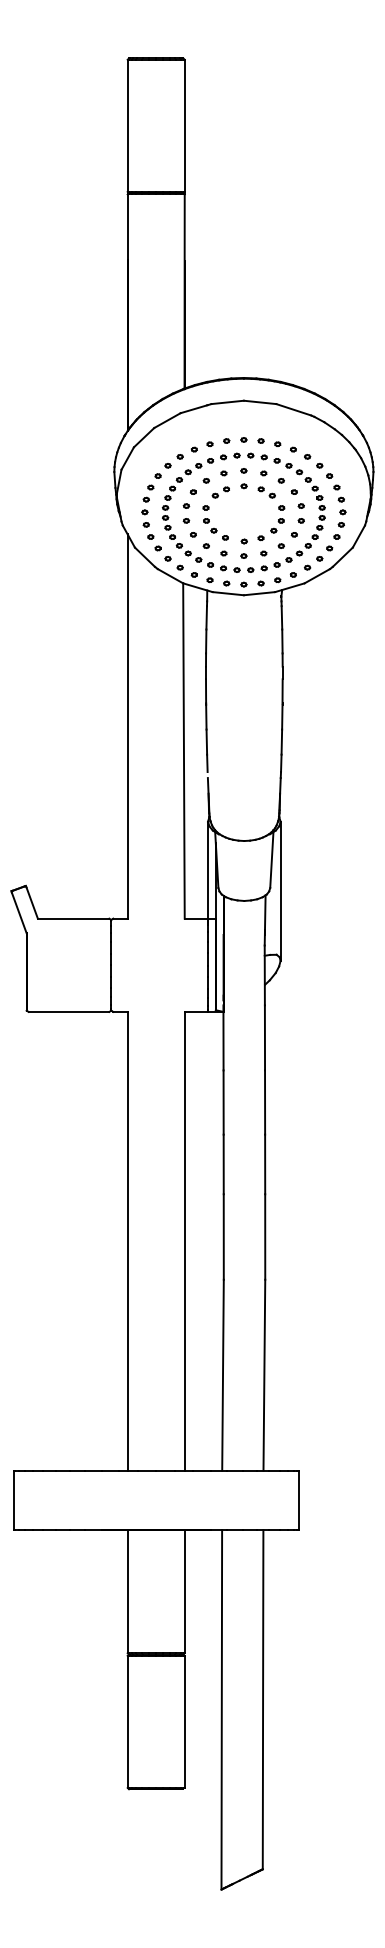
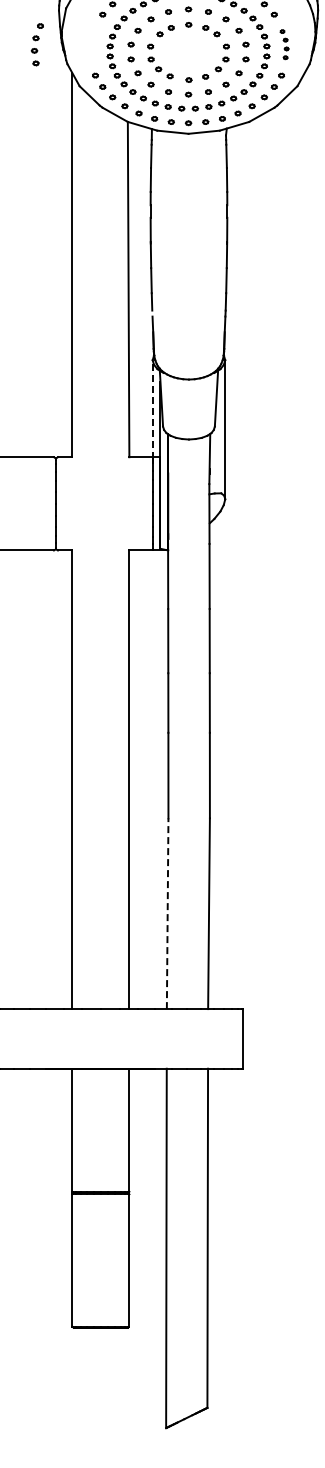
part: (147, 505) -> (37, 44), moved
part: (339, 505) -> (284, 44), size x0.7
line: (208, 870) -> (153, 409), solid -> dashed
line: (223, 1374) -> (168, 913), solid -> dashed

